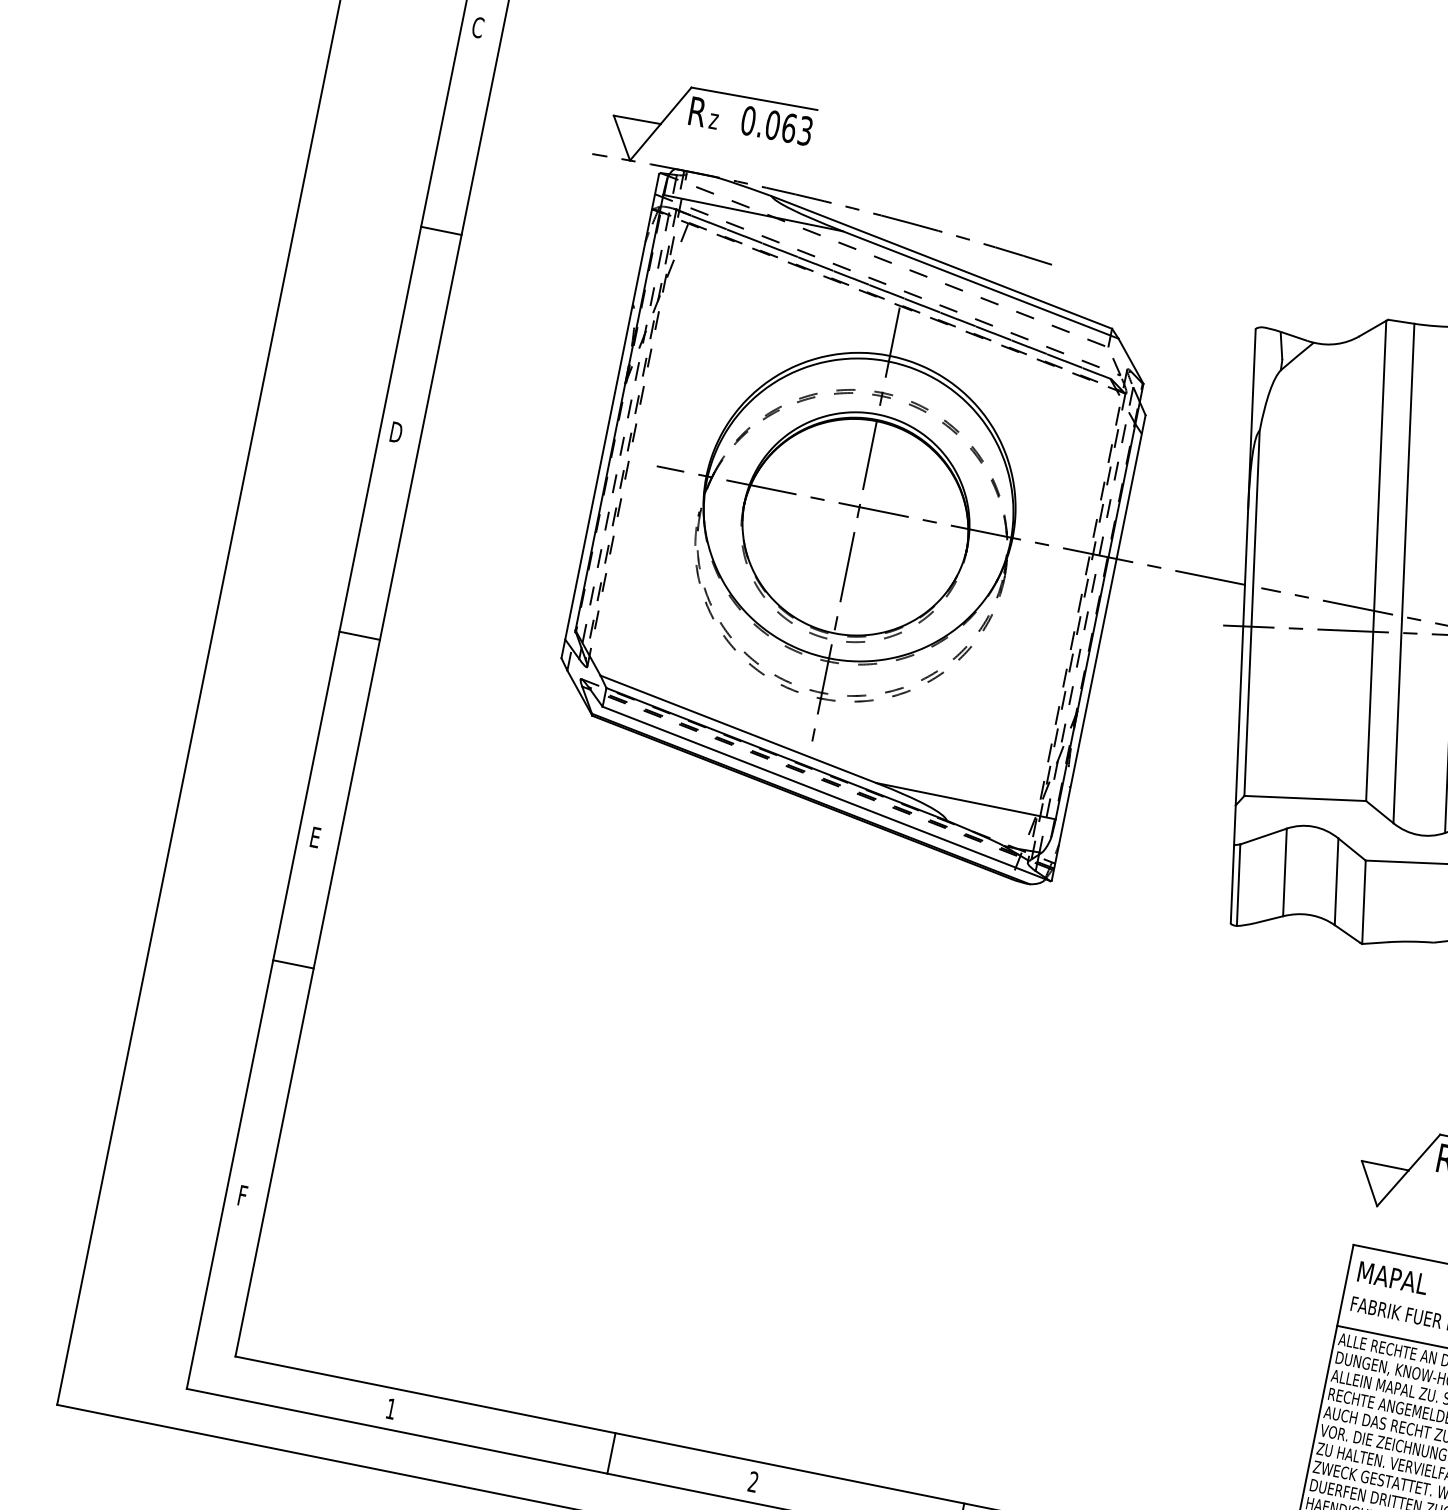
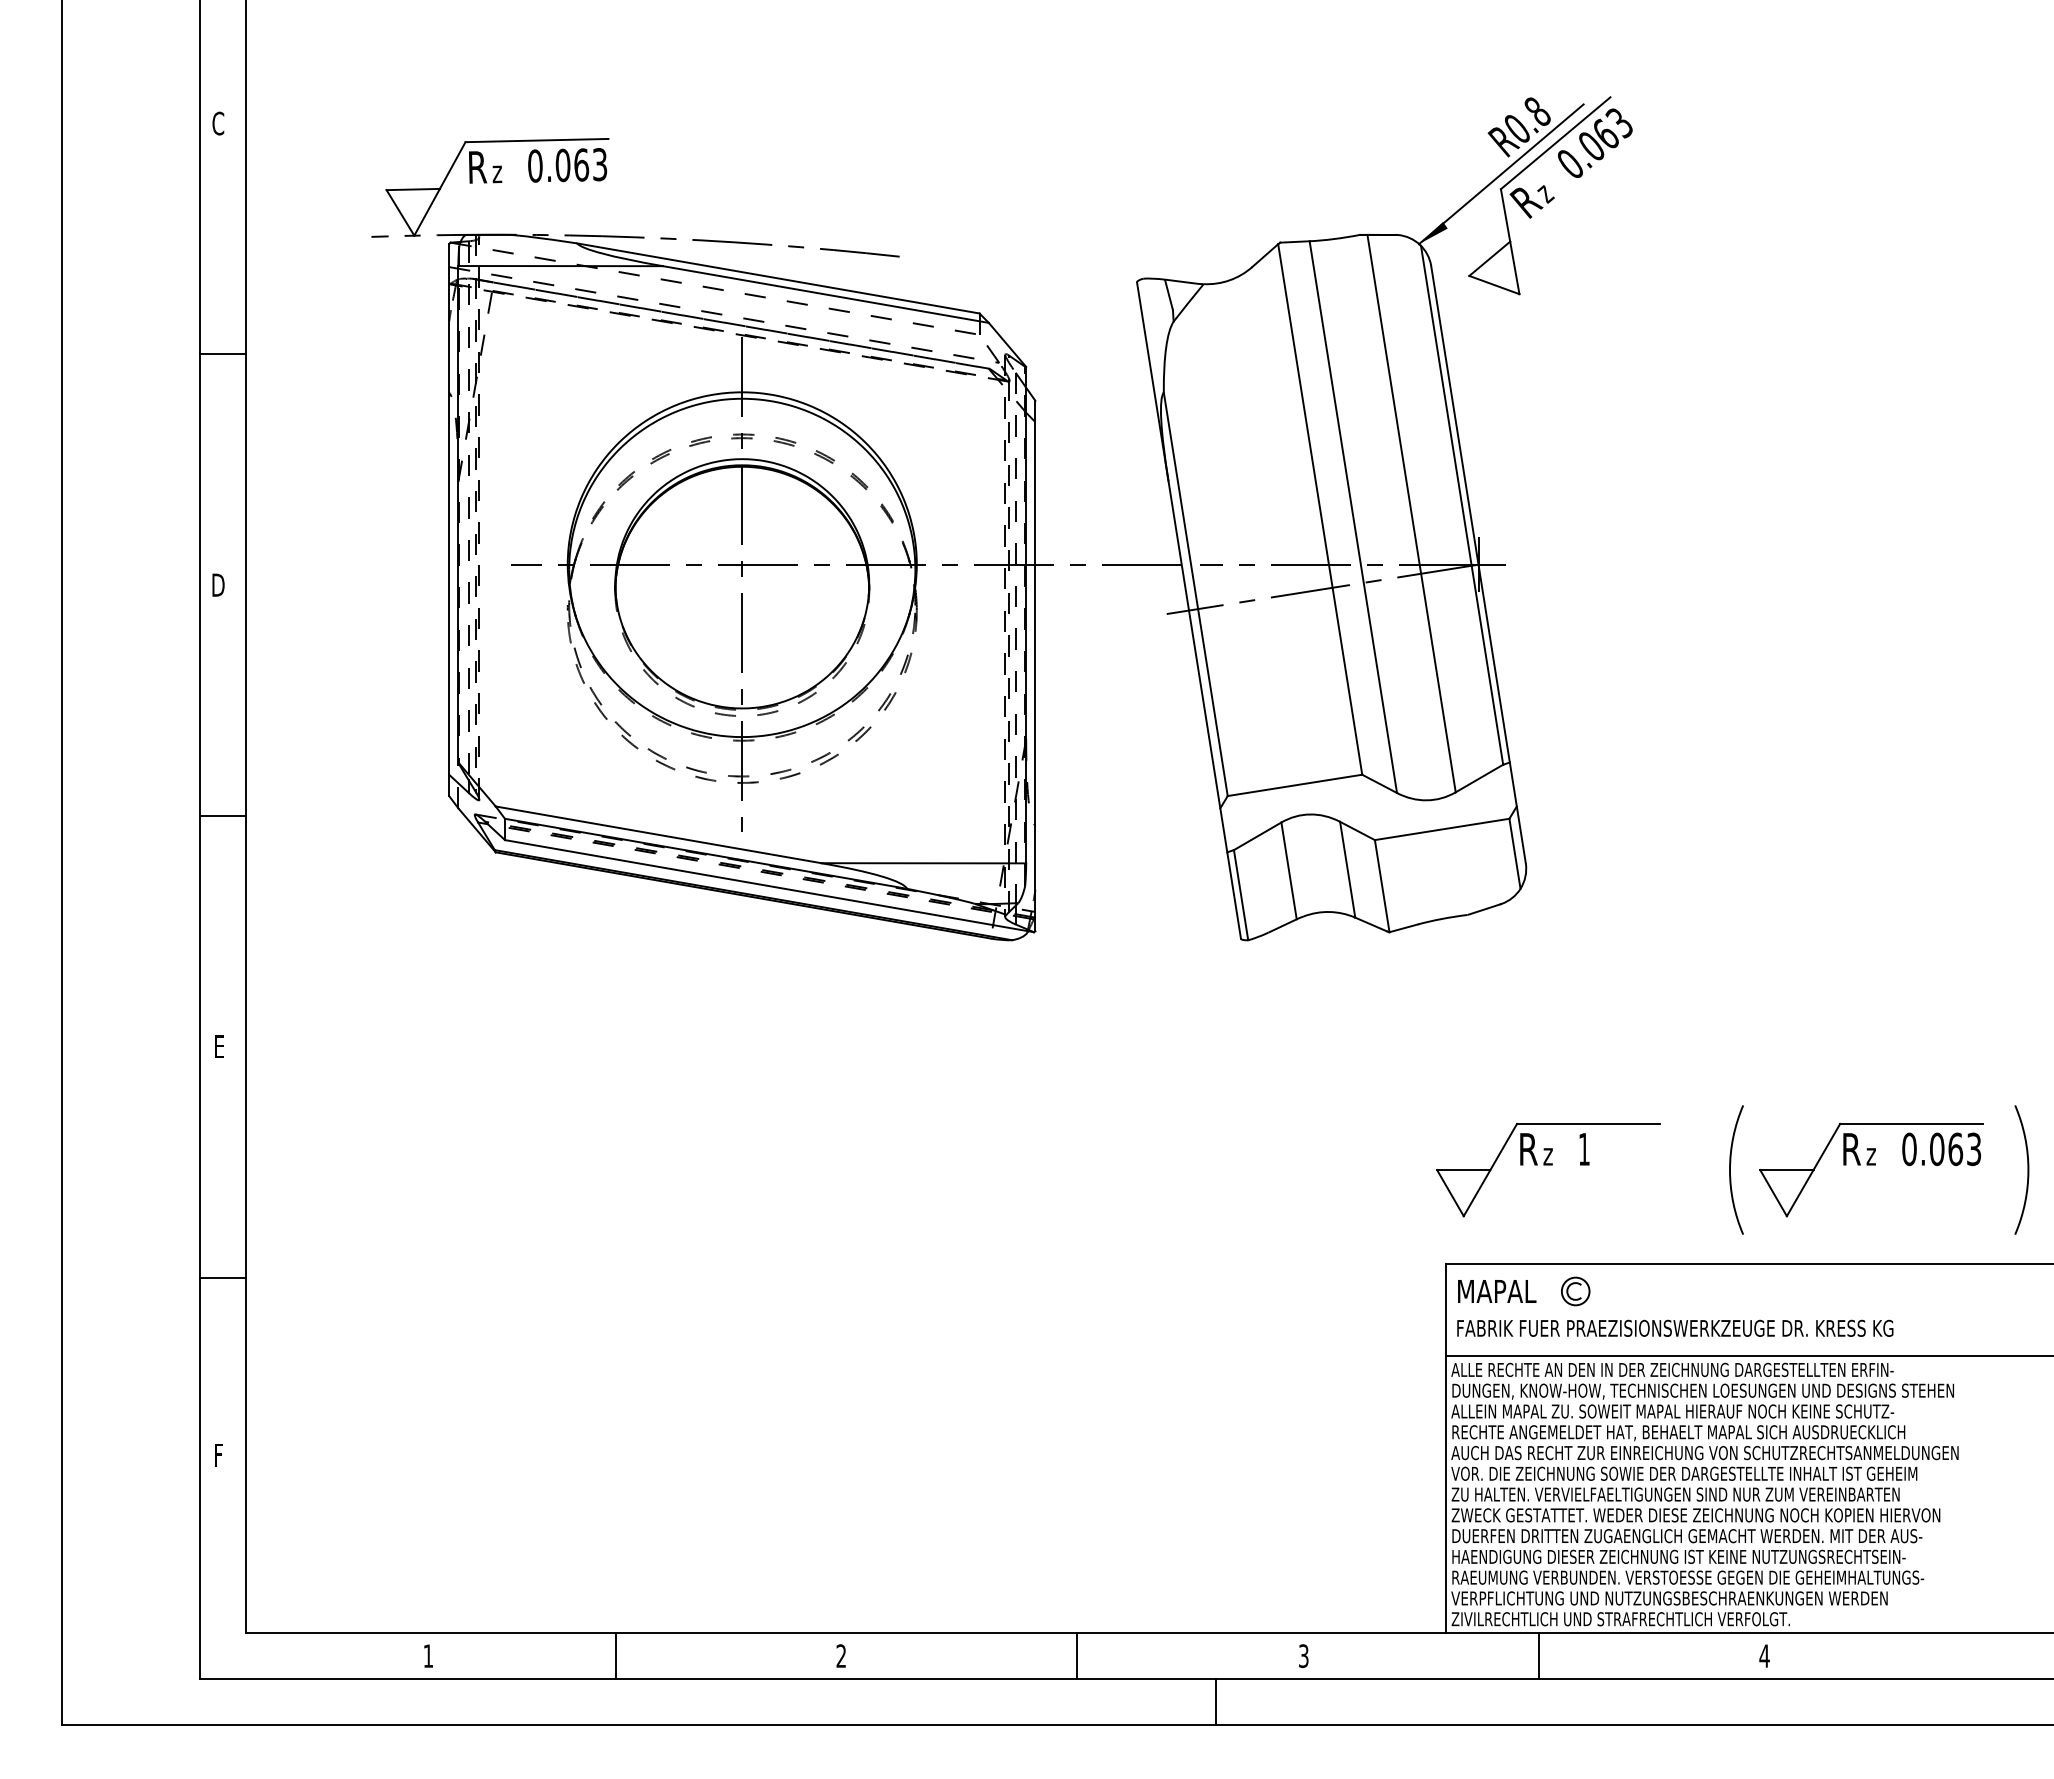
line: (293, 964) -> (223, 1277), moved
line: (611, 1453) -> (615, 1656), moved

